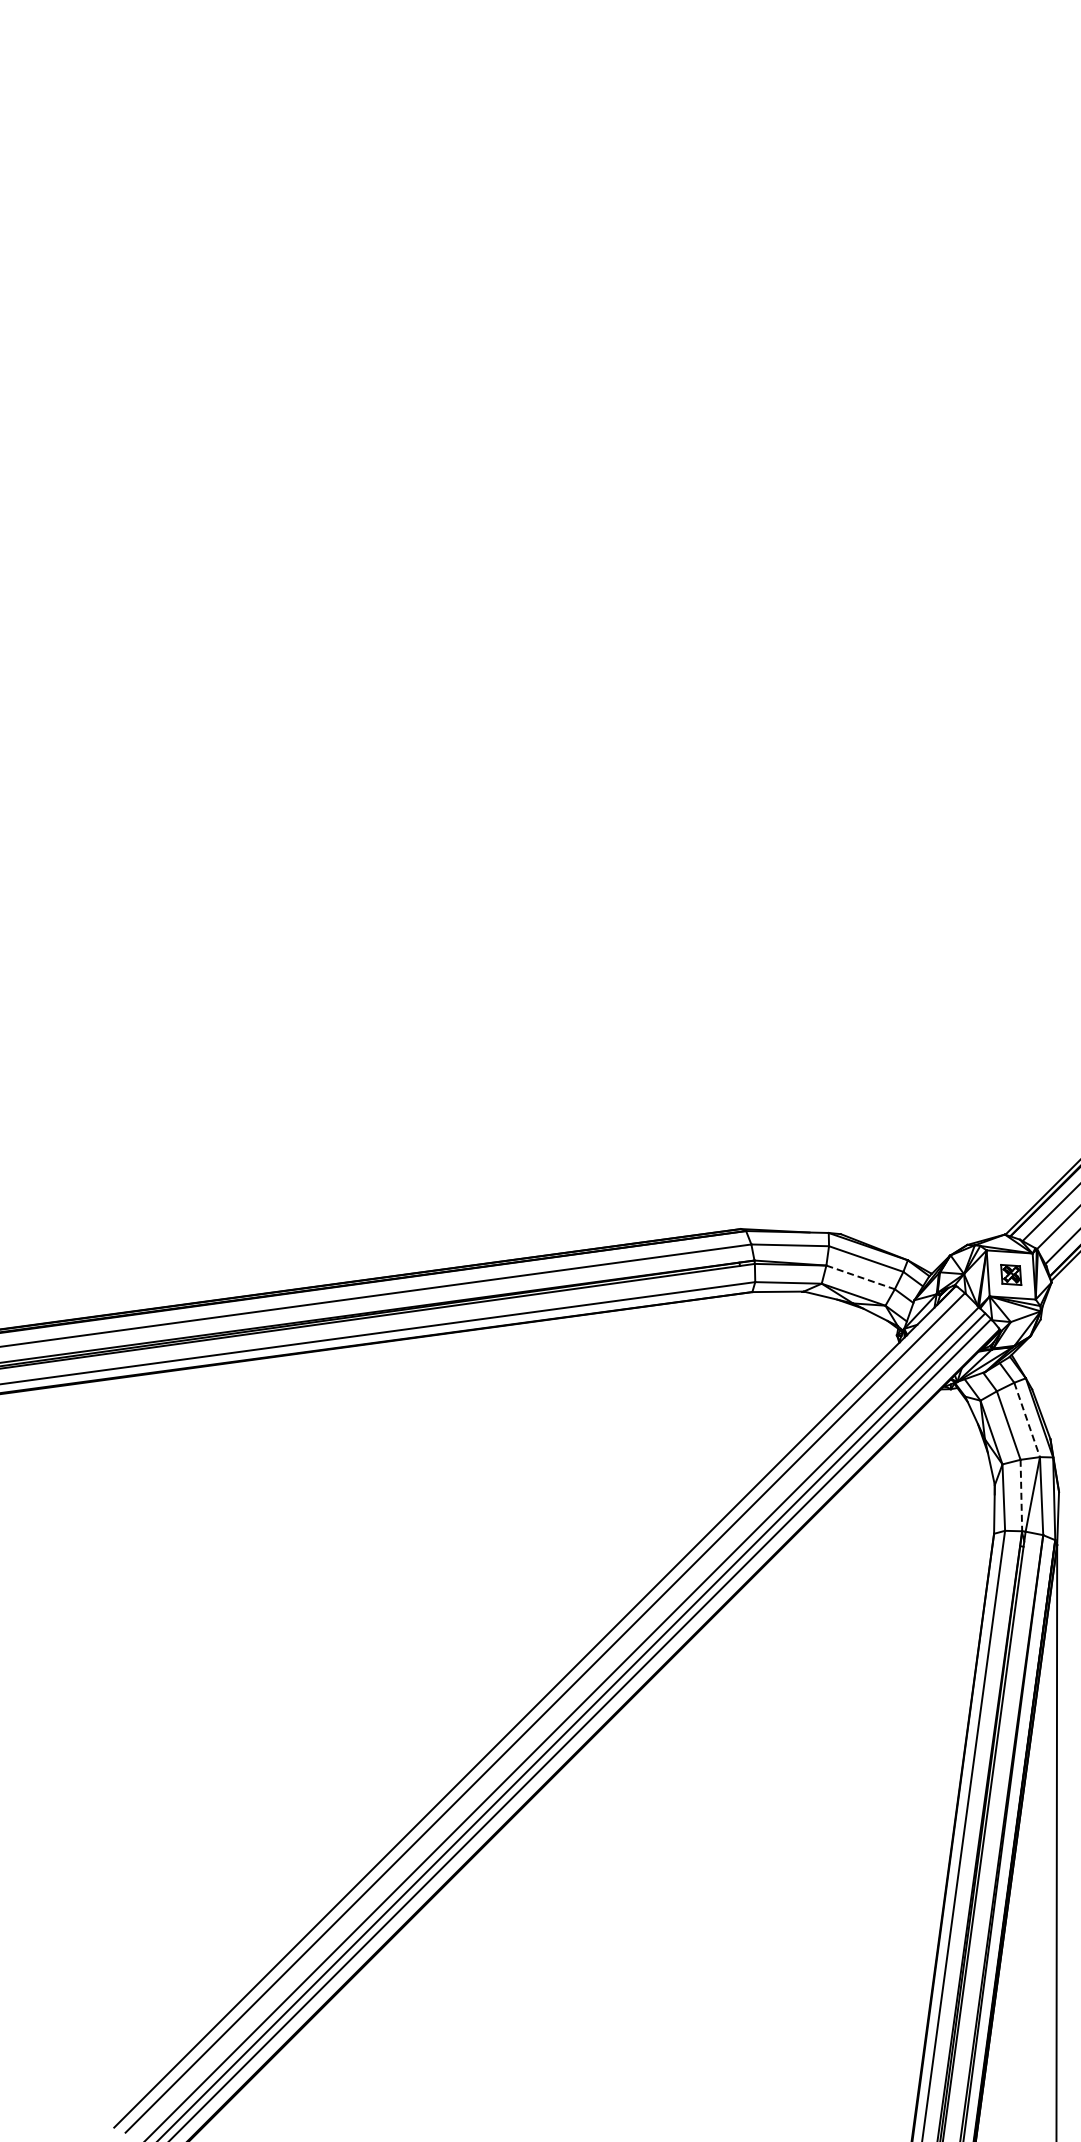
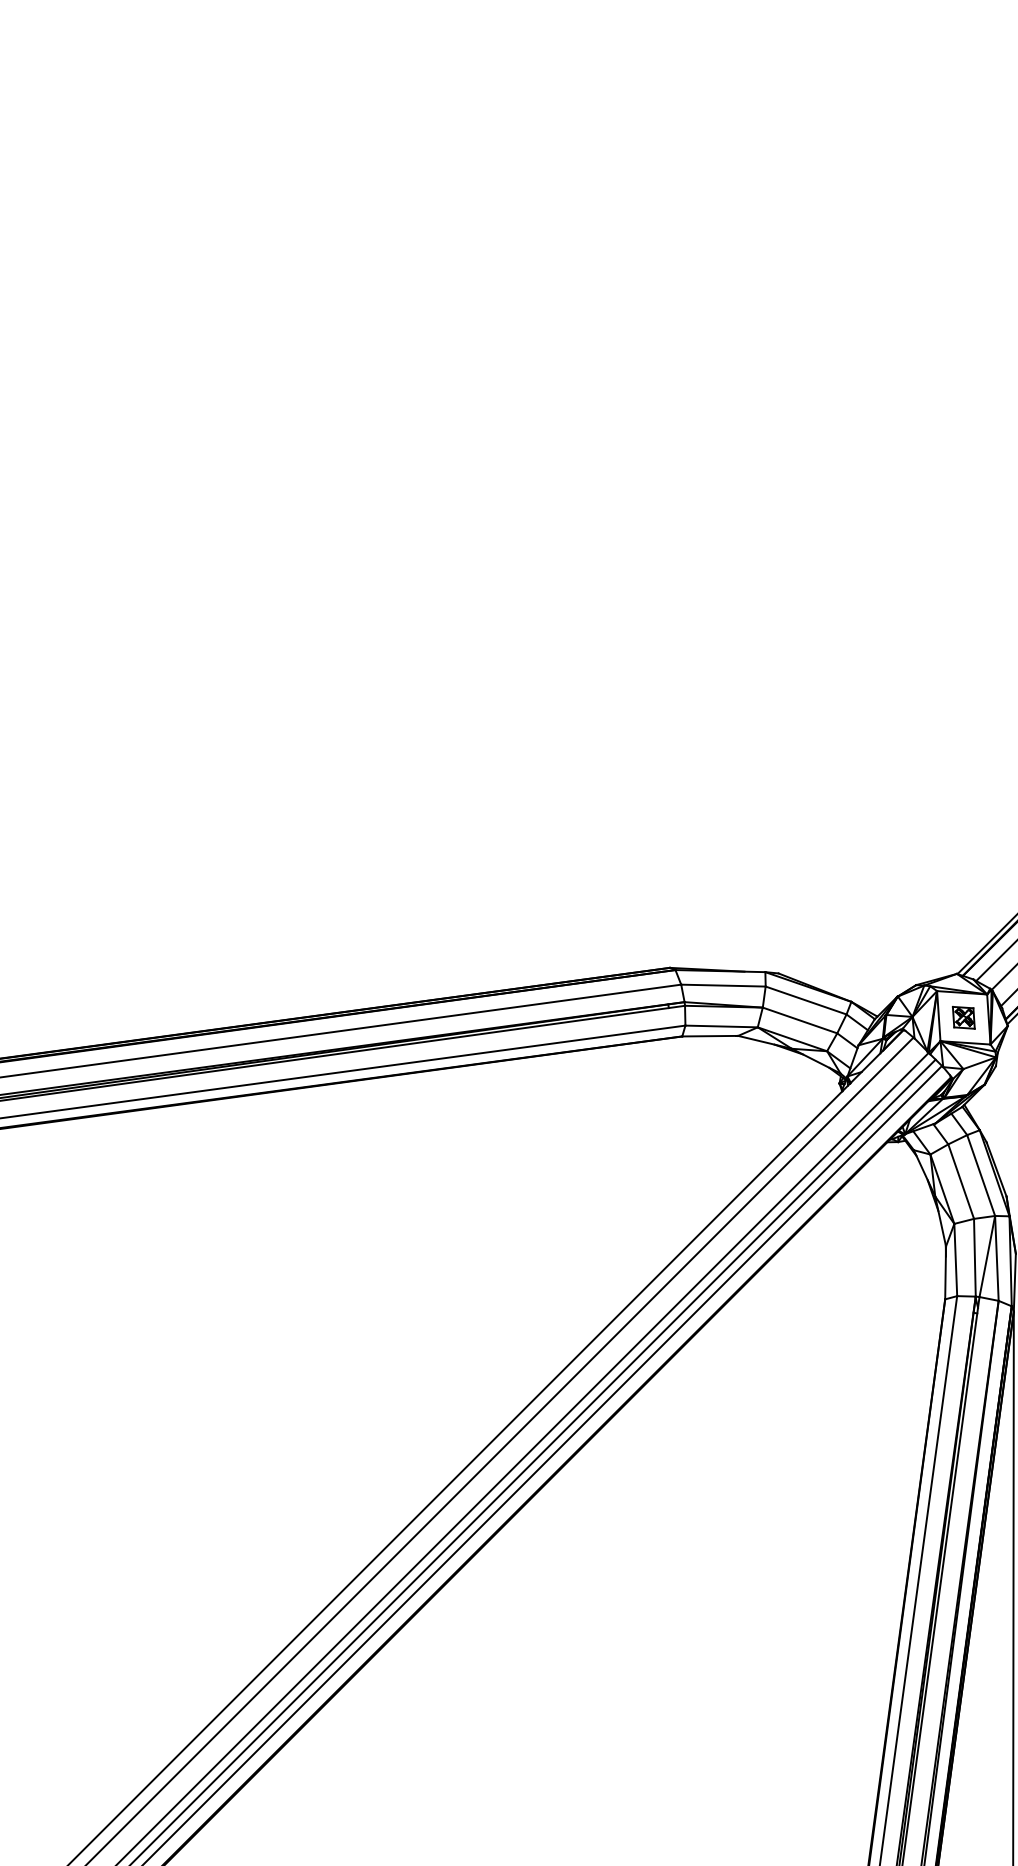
line: (861, 1277) -> (800, 1020), dashed -> solid
line: (1027, 1420) -> (981, 1176), dashed -> solid
line: (1021, 1495) -> (975, 1257), dashed -> solid

